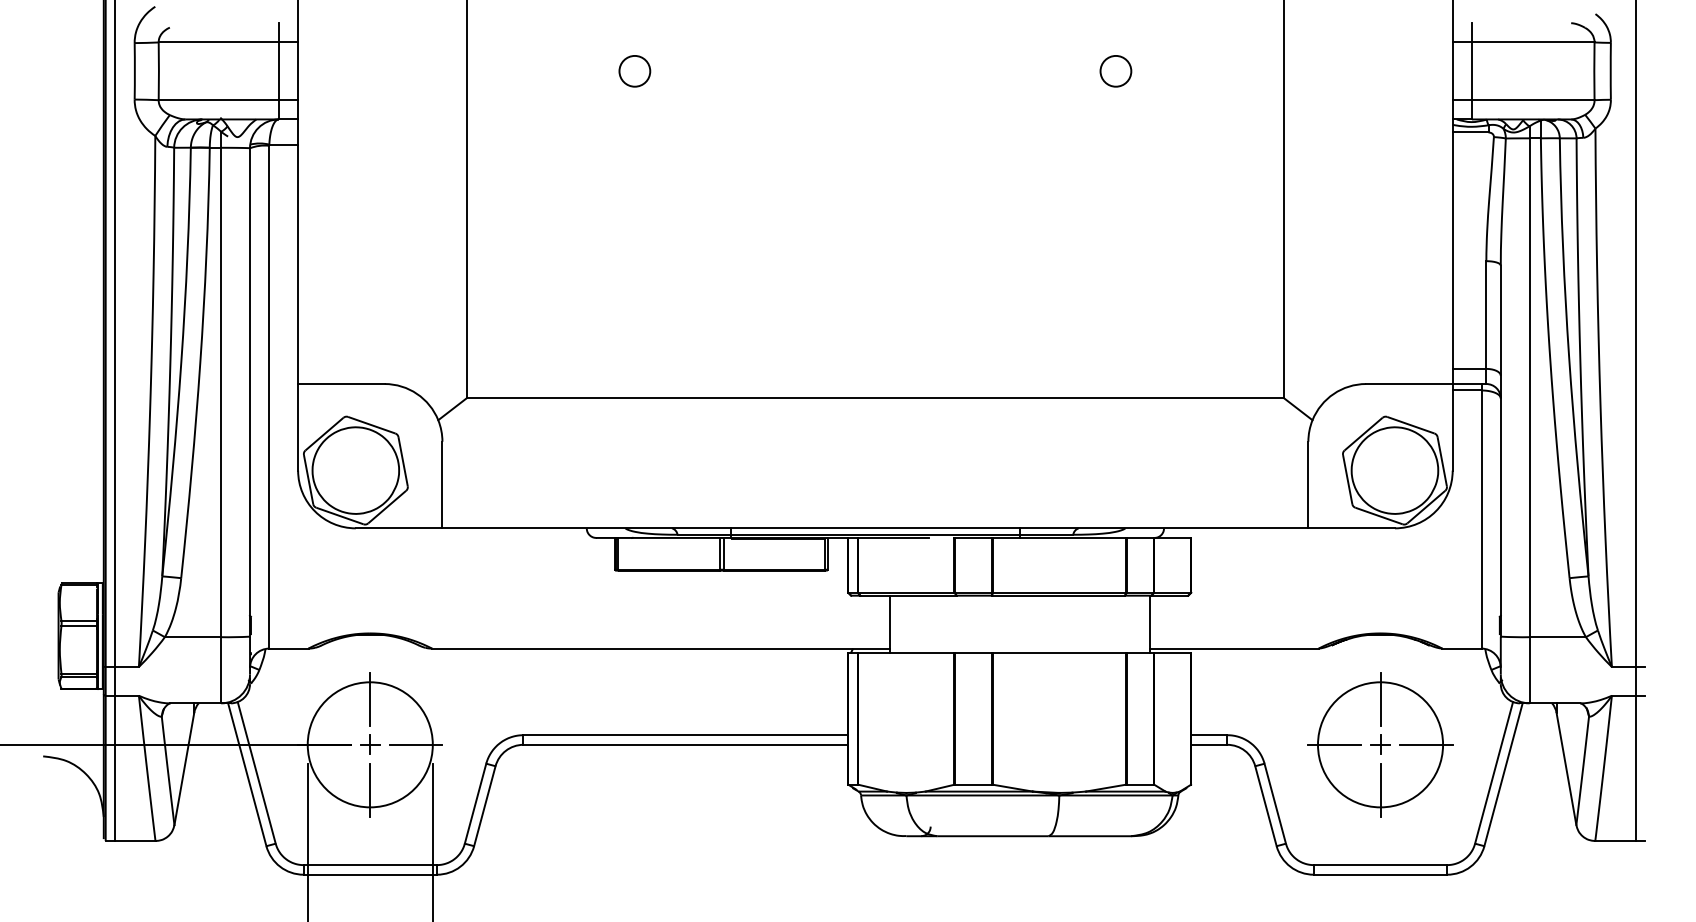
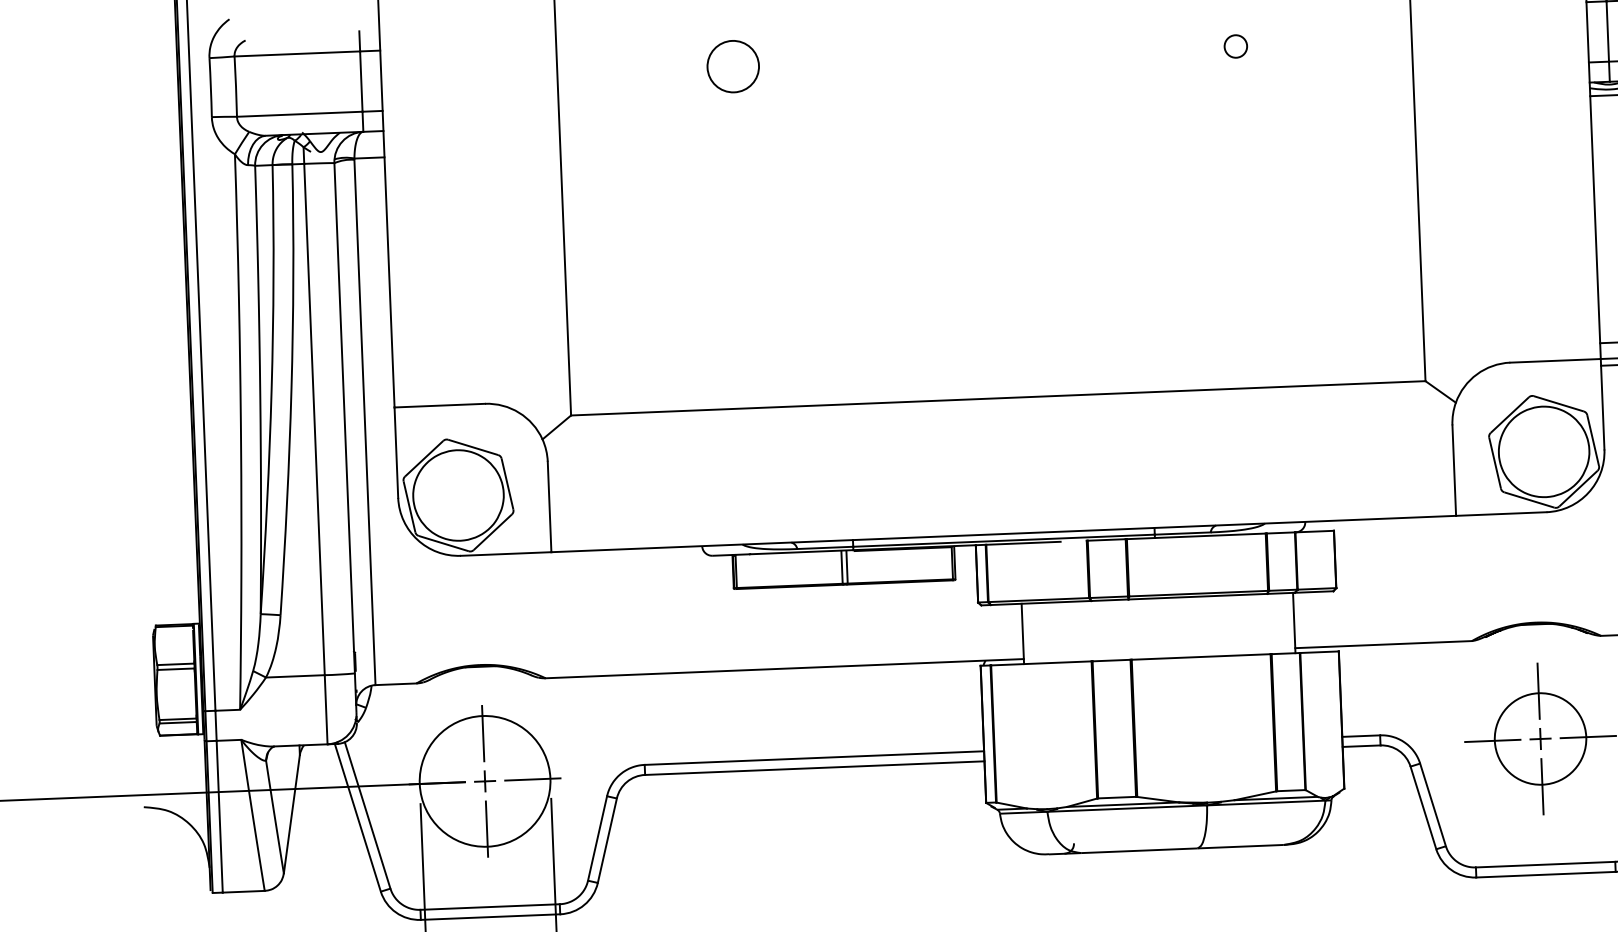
circle: (634, 70) -> (732, 65), size x1.6
circle: (1115, 71) -> (1235, 46), size x0.7
circle: (1380, 744) -> (1540, 738), size x0.7

